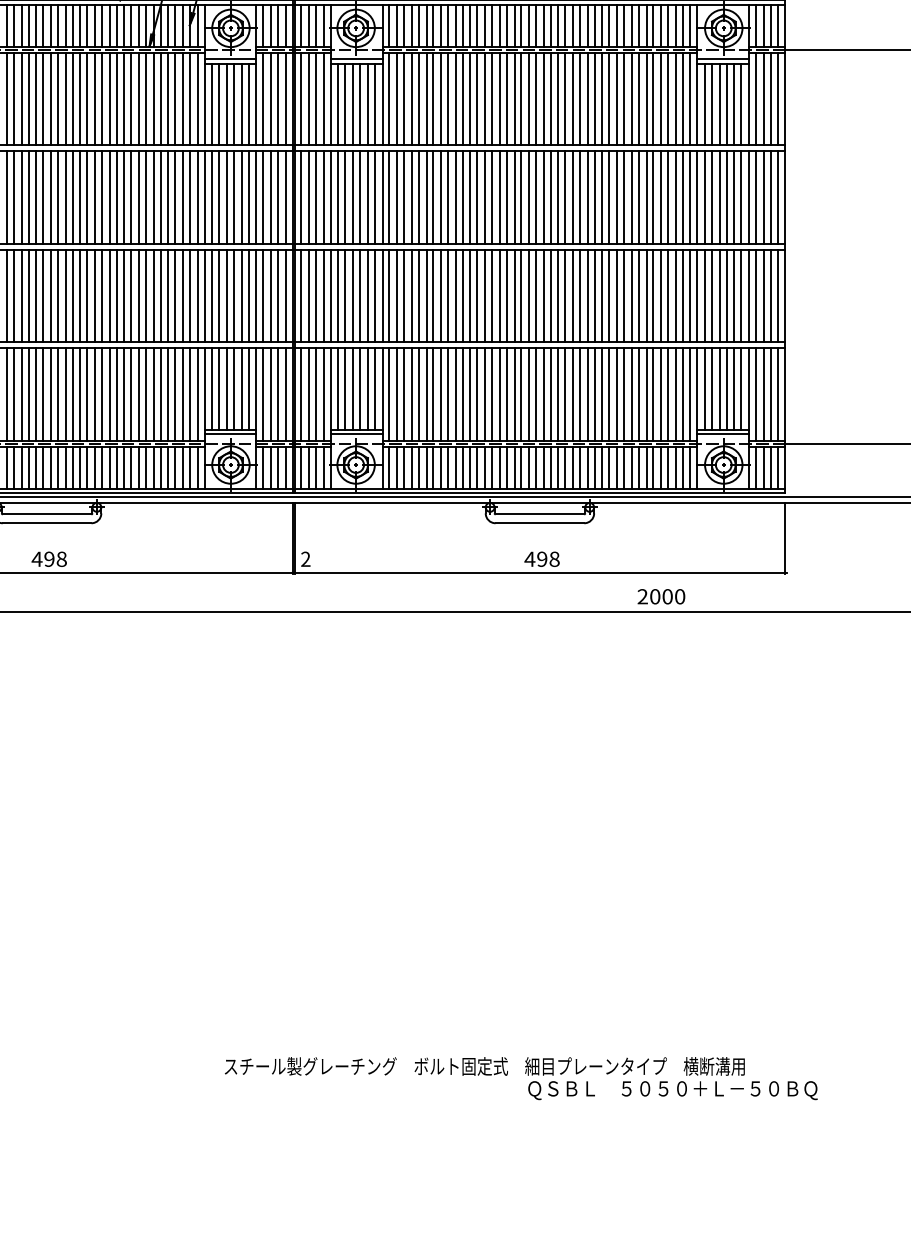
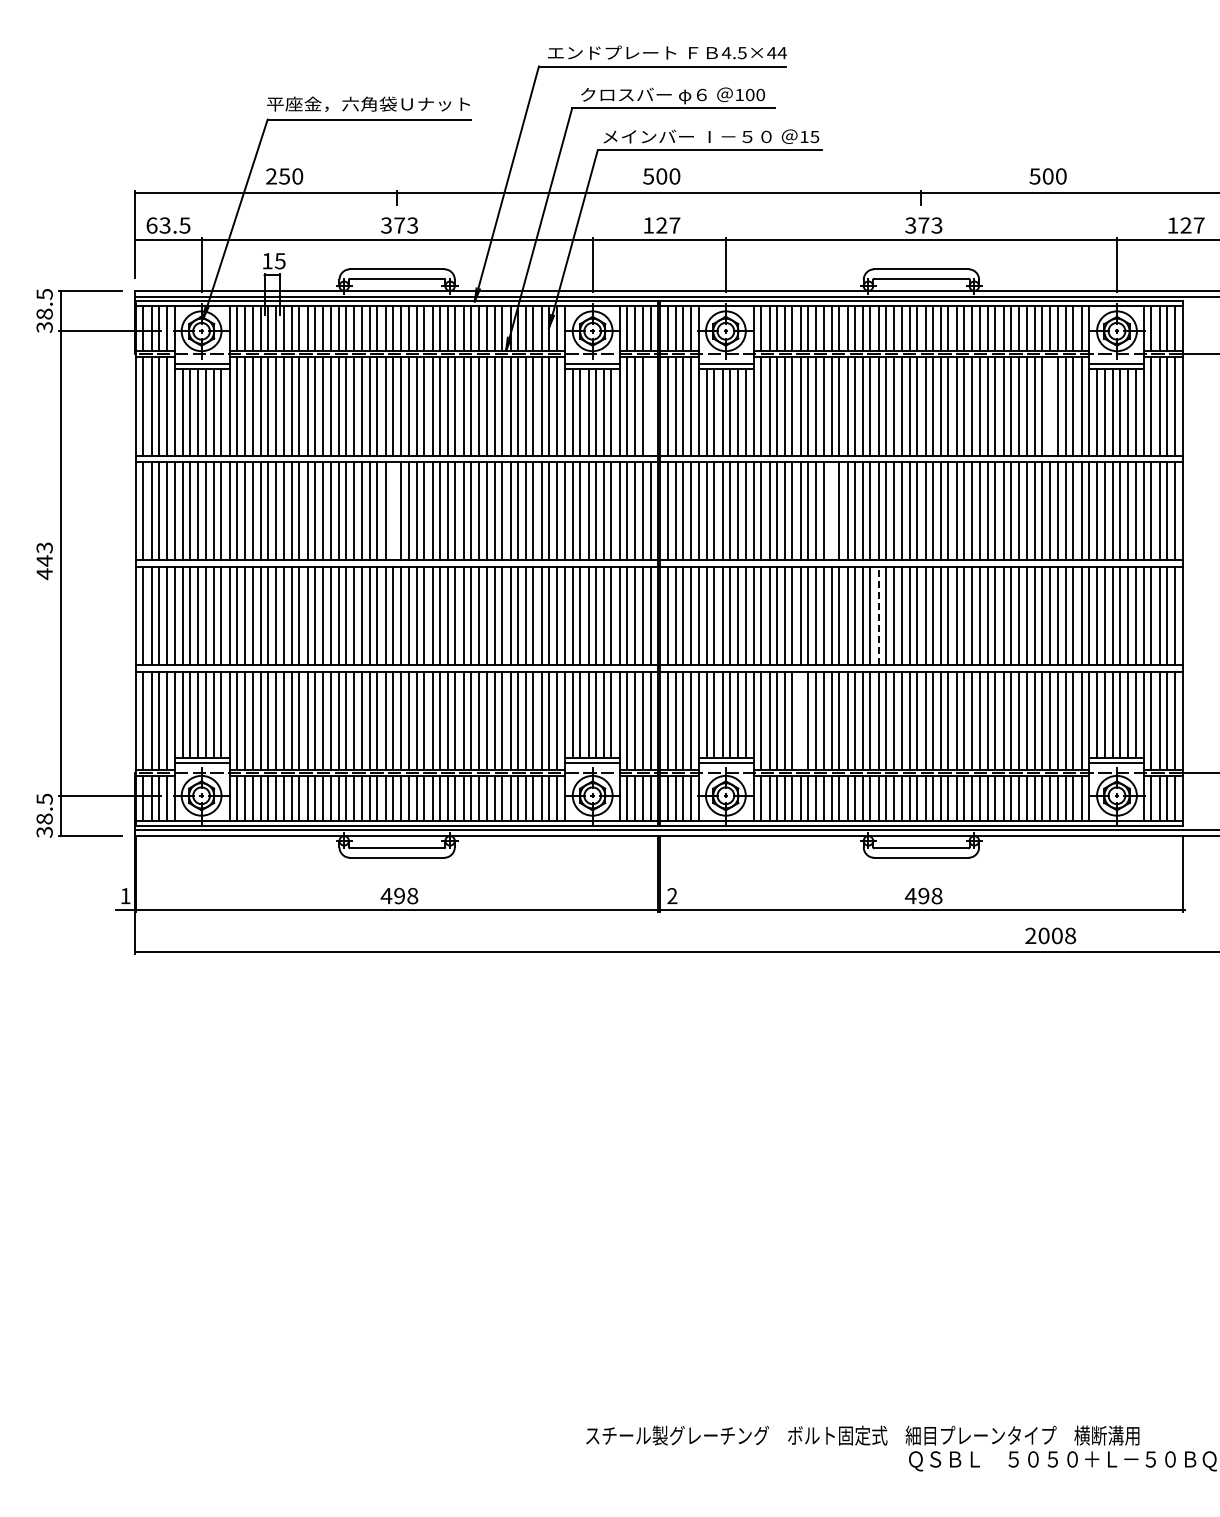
line: (285, 98) -> (650, 405), removed
line: (661, 98) -> (1050, 405), removed
line: (42, 196) -> (392, 510), removed
line: (455, 196) -> (831, 510), removed
line: (499, 295) -> (878, 615), solid -> dashed
line: (426, 394) -> (800, 720), removed
text: (680, 596) -> (1070, 935), 2000 -> 2008

